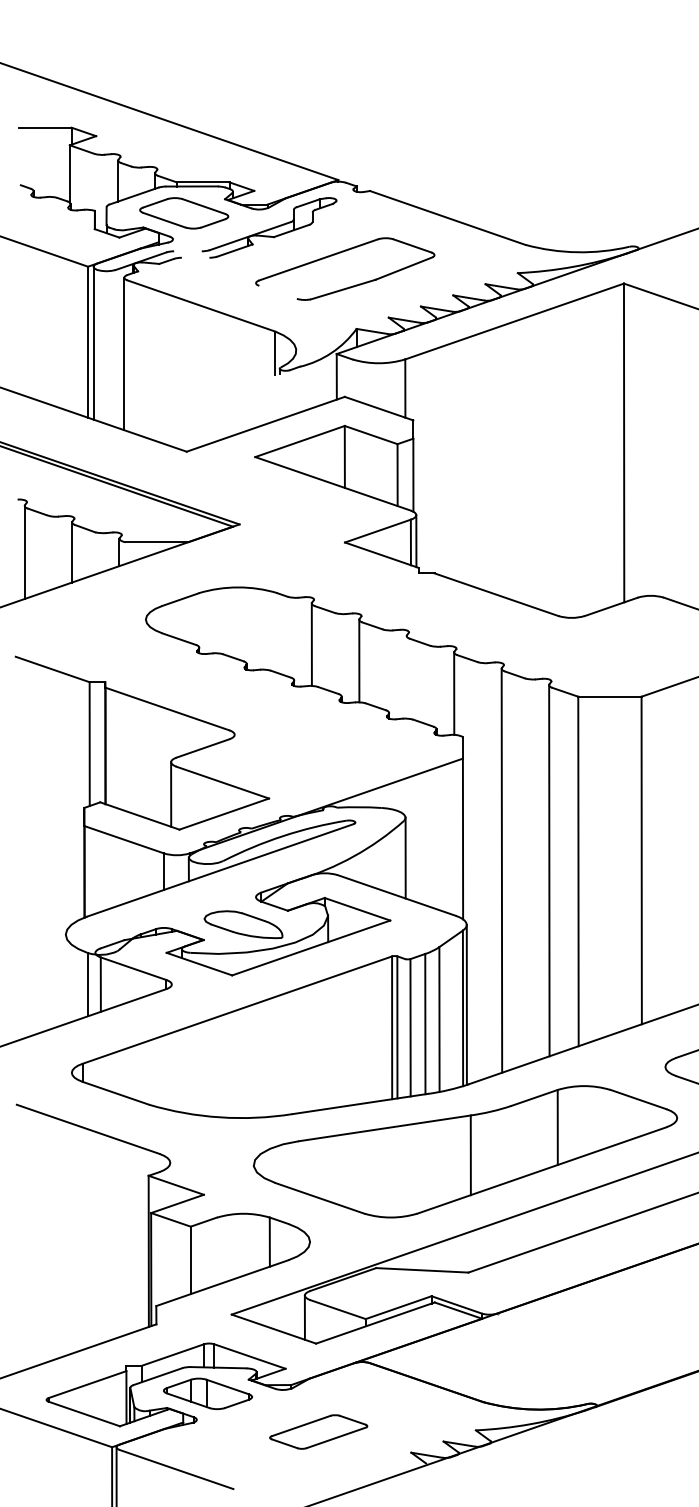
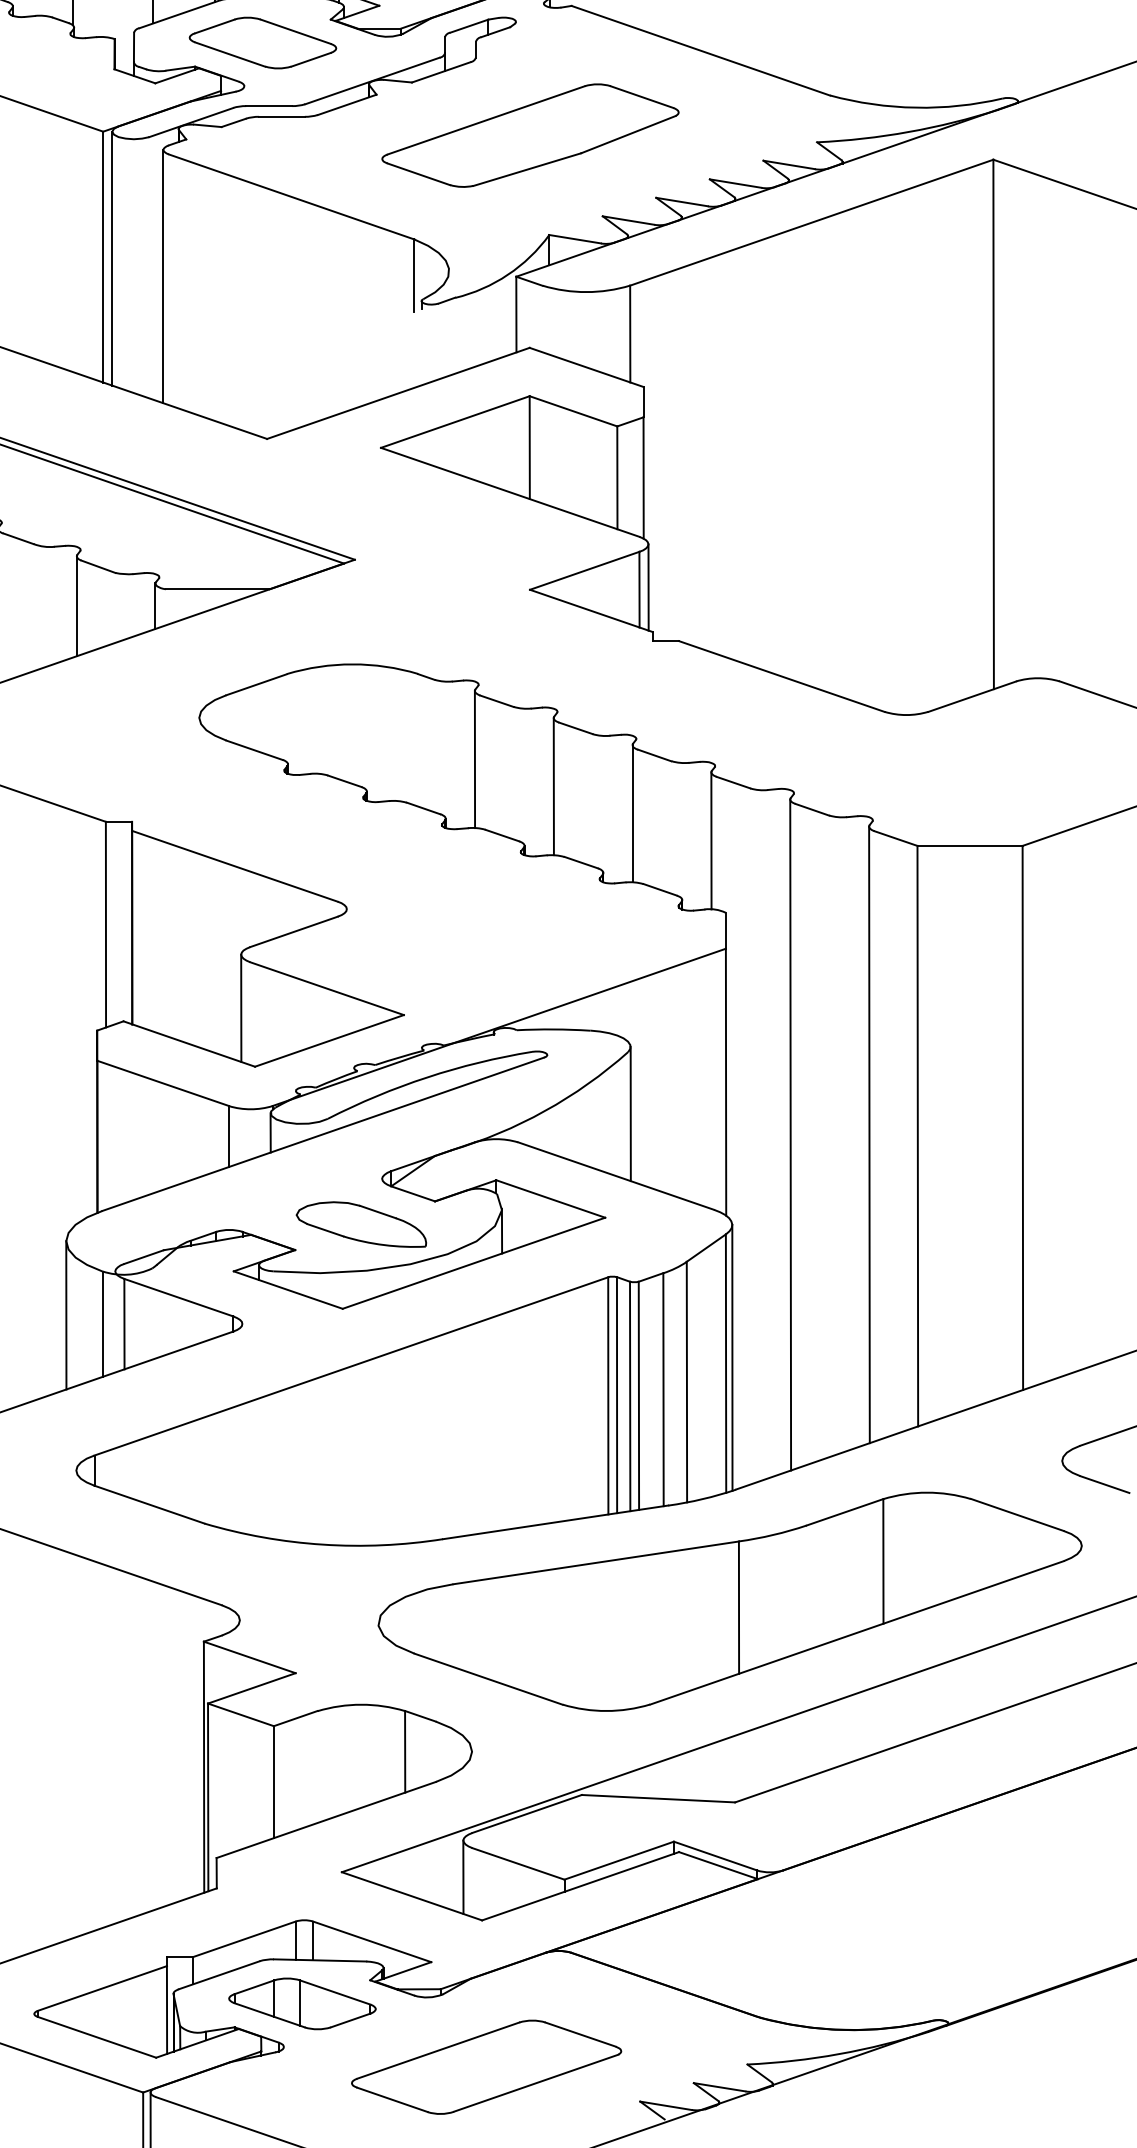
line: (187, 251) -> (268, 106), added
line: (195, 257) -> (281, 116), added
line: (277, 291) -> (417, 172), added
line: (406, 677) -> (632, 813), added
line: (65, 979) -> (65, 1315), added
line: (405, 1028) -> (630, 1396), added
part: (318, 1431) -> (485, 2066), size x1.67

